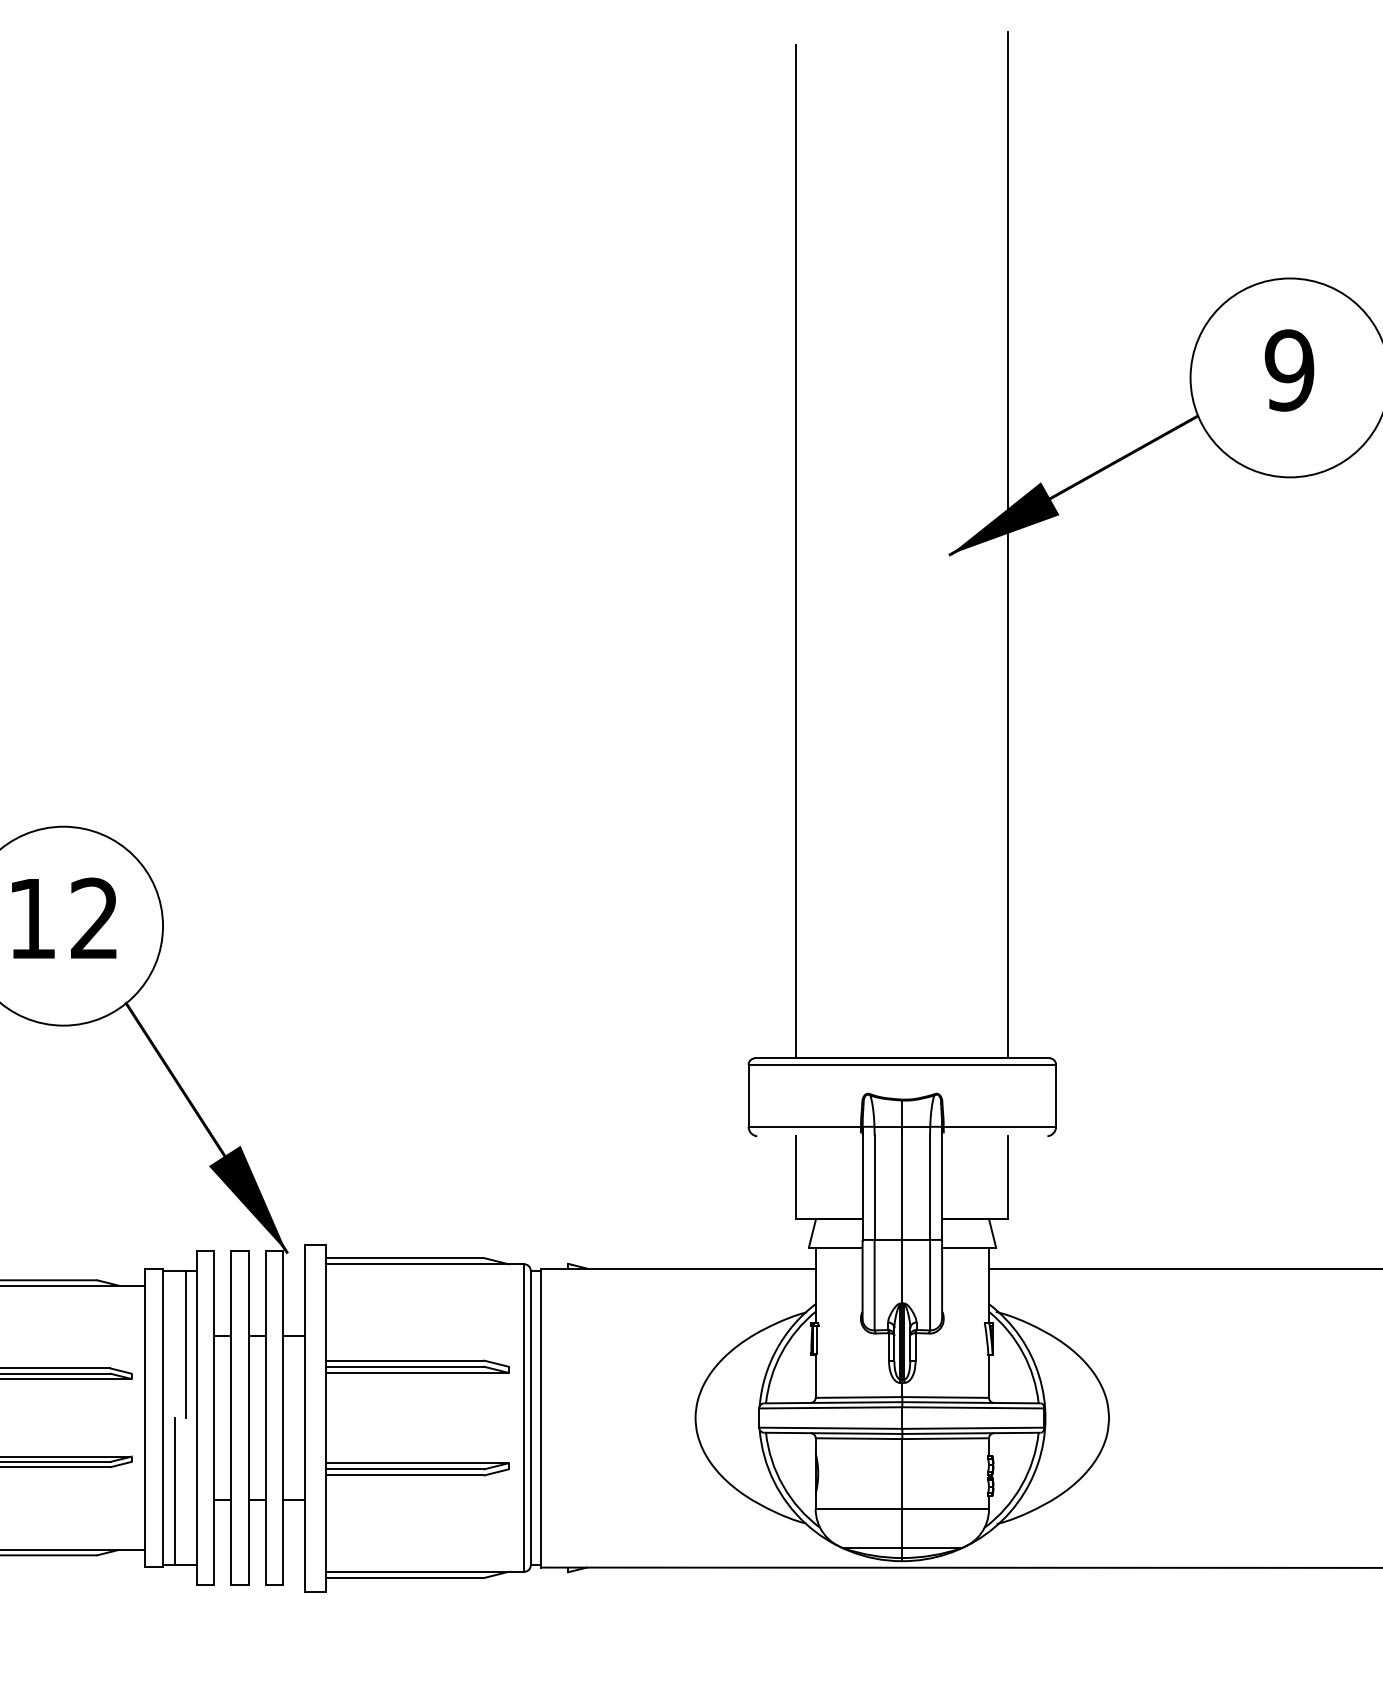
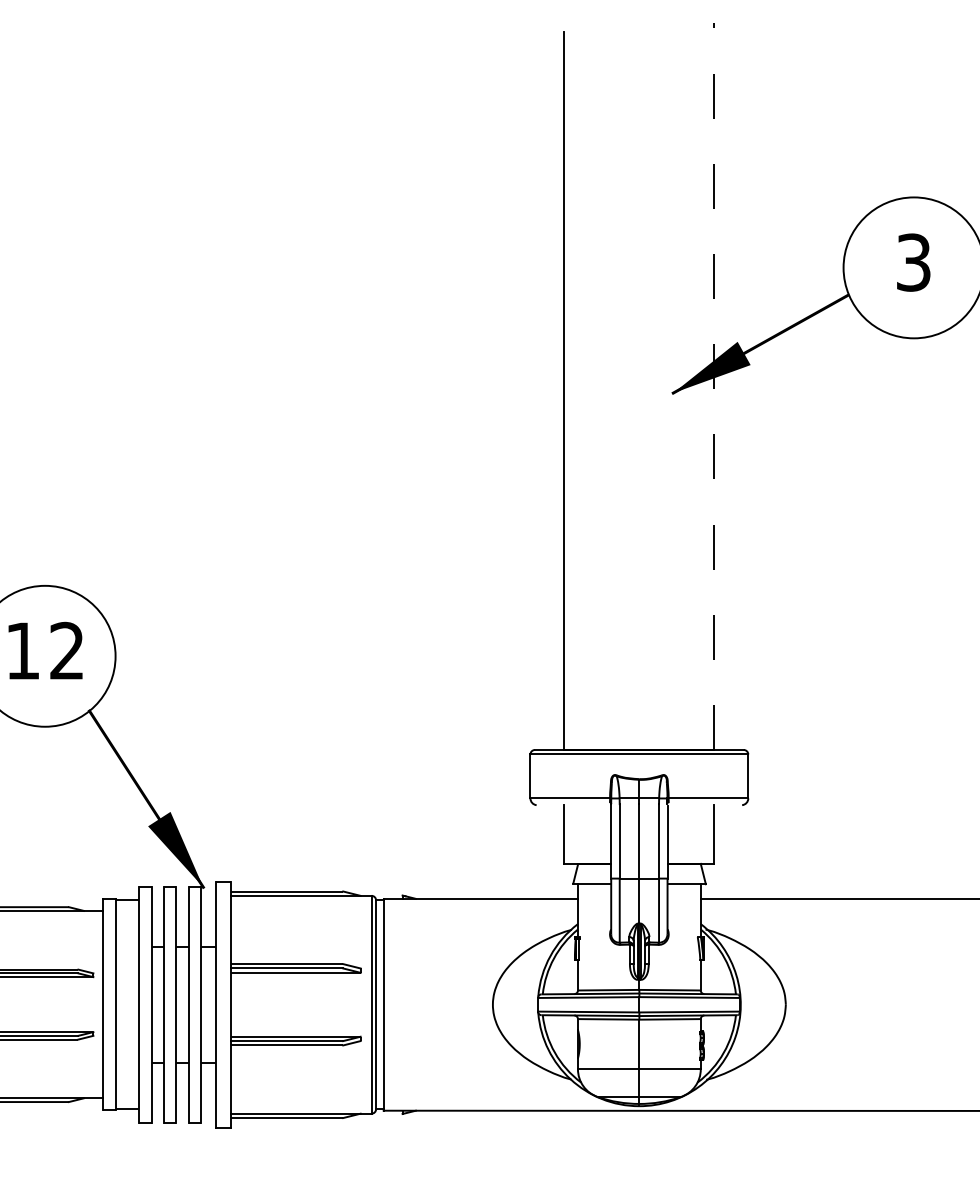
text: (1289, 370) -> (913, 262), 9 -> 3
line: (1008, 545) -> (714, 386), solid -> dashed
line: (185, 1344) -> (131, 952), removed
line: (175, 1491) -> (124, 1056), removed

